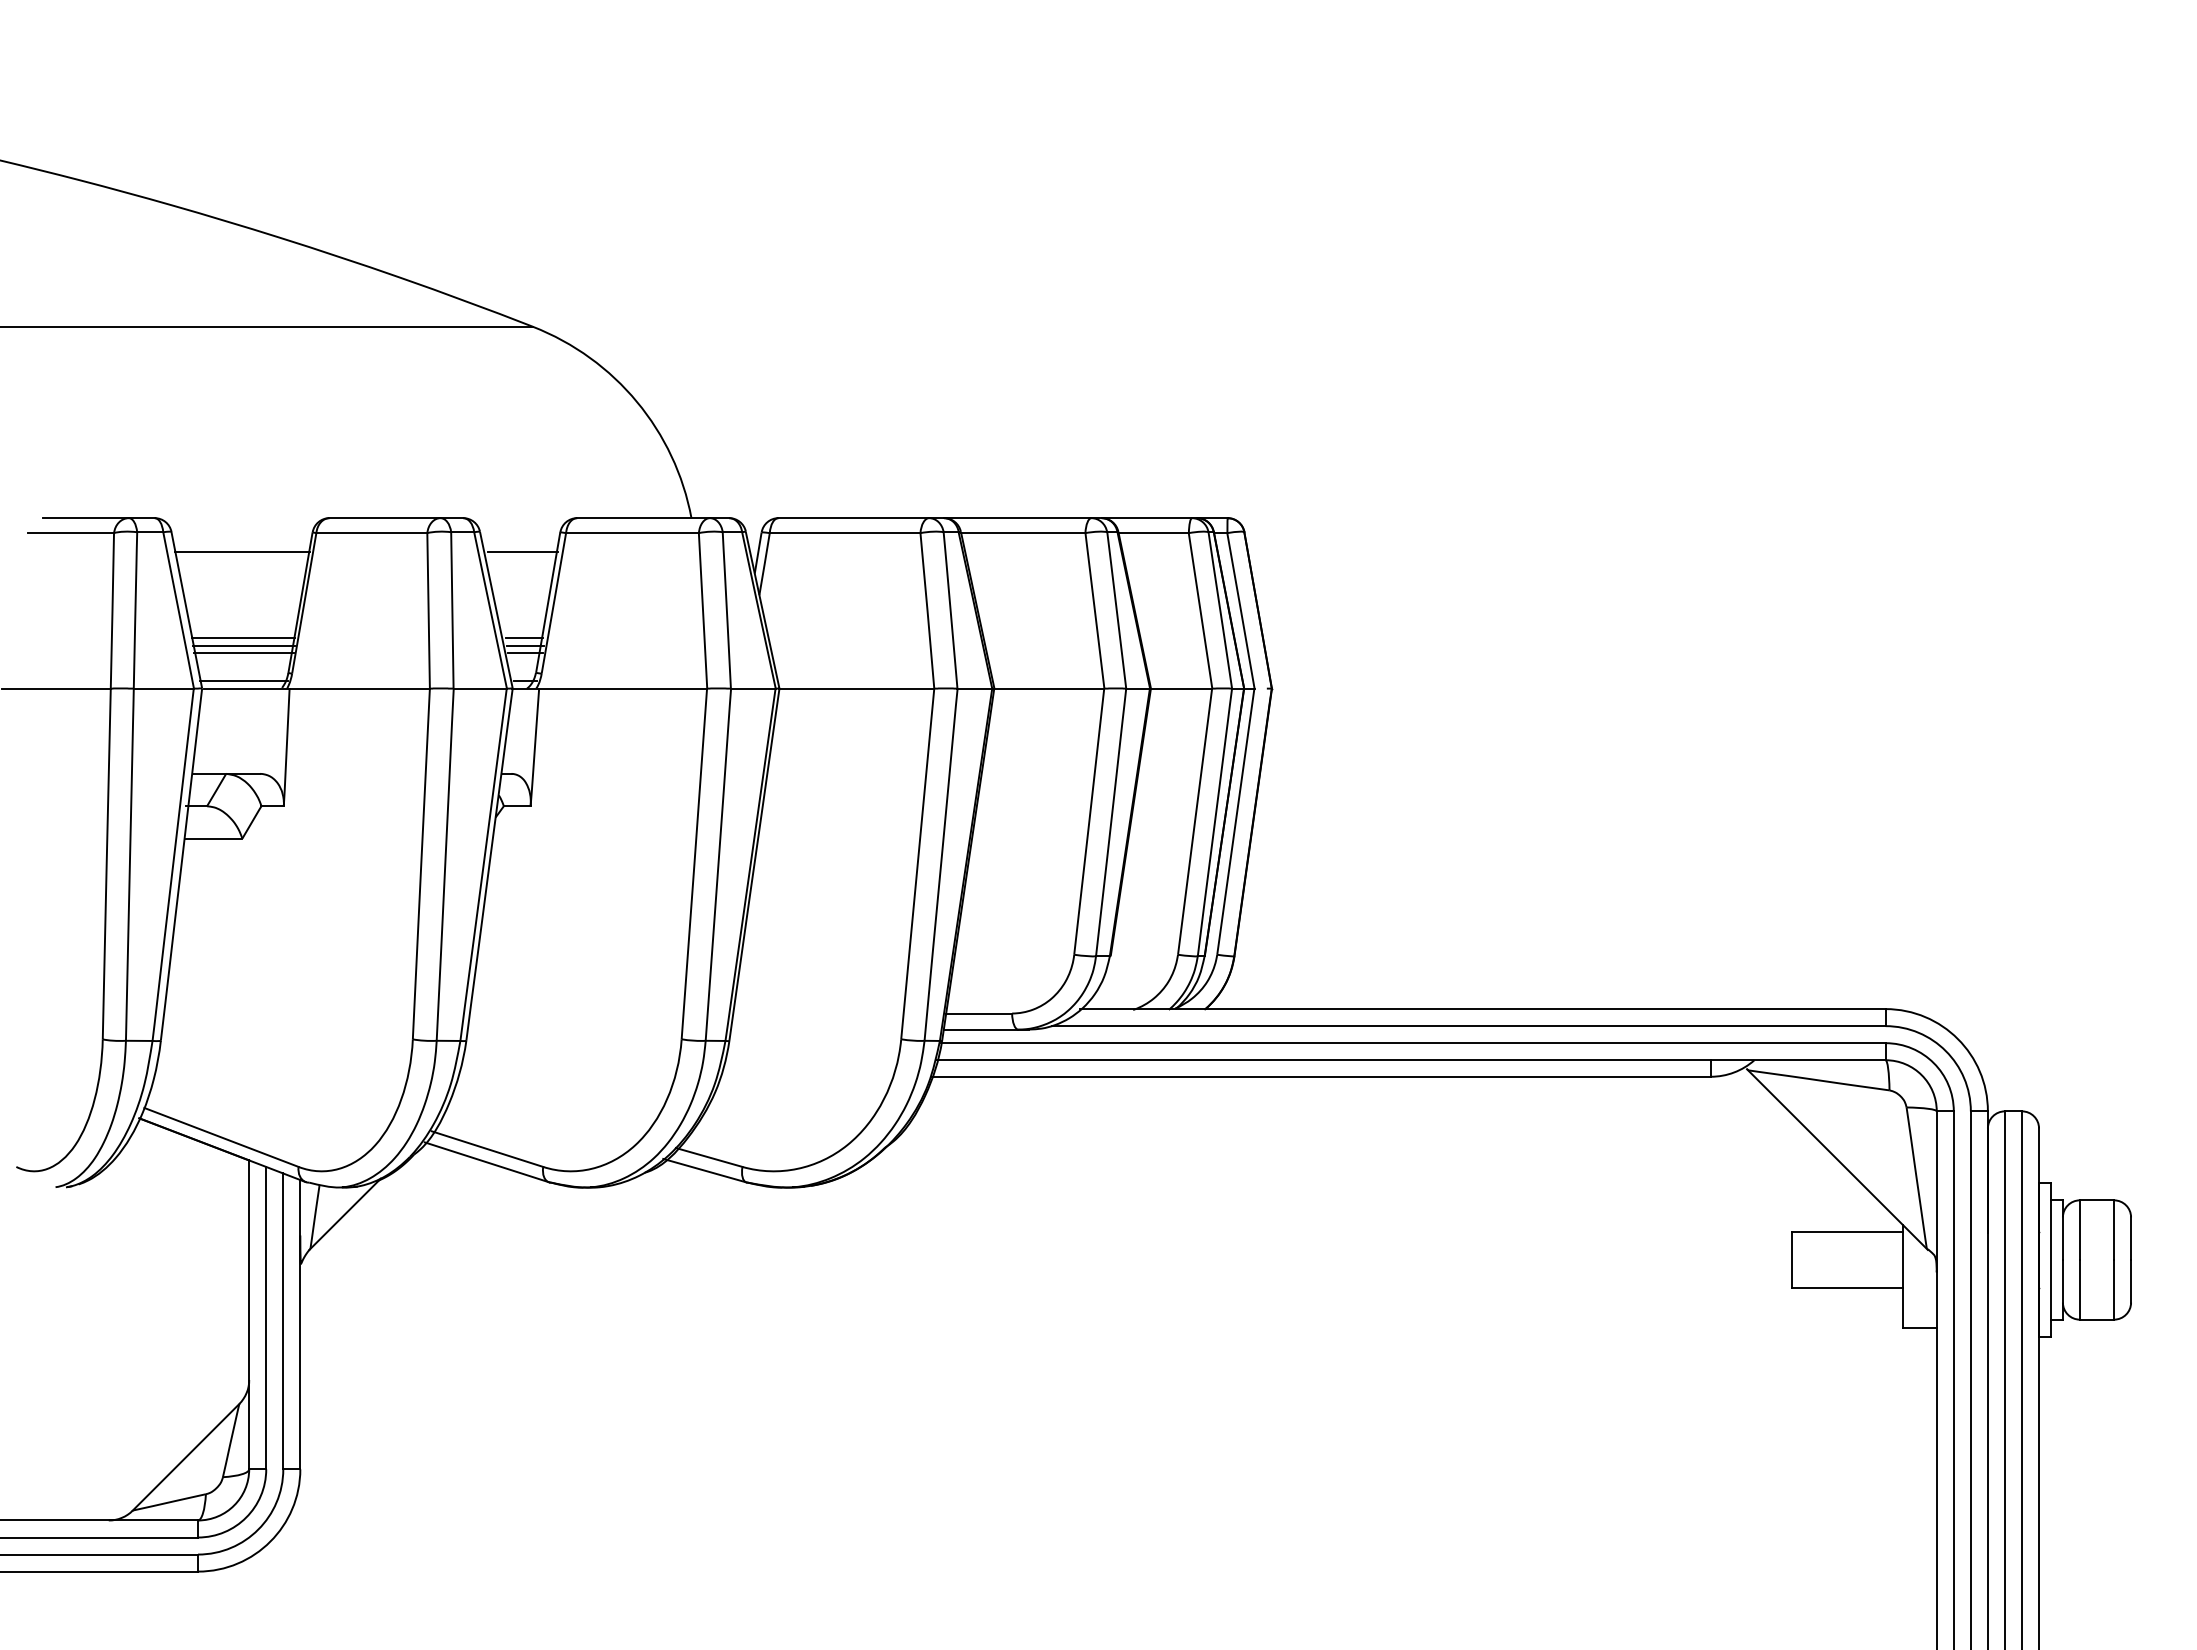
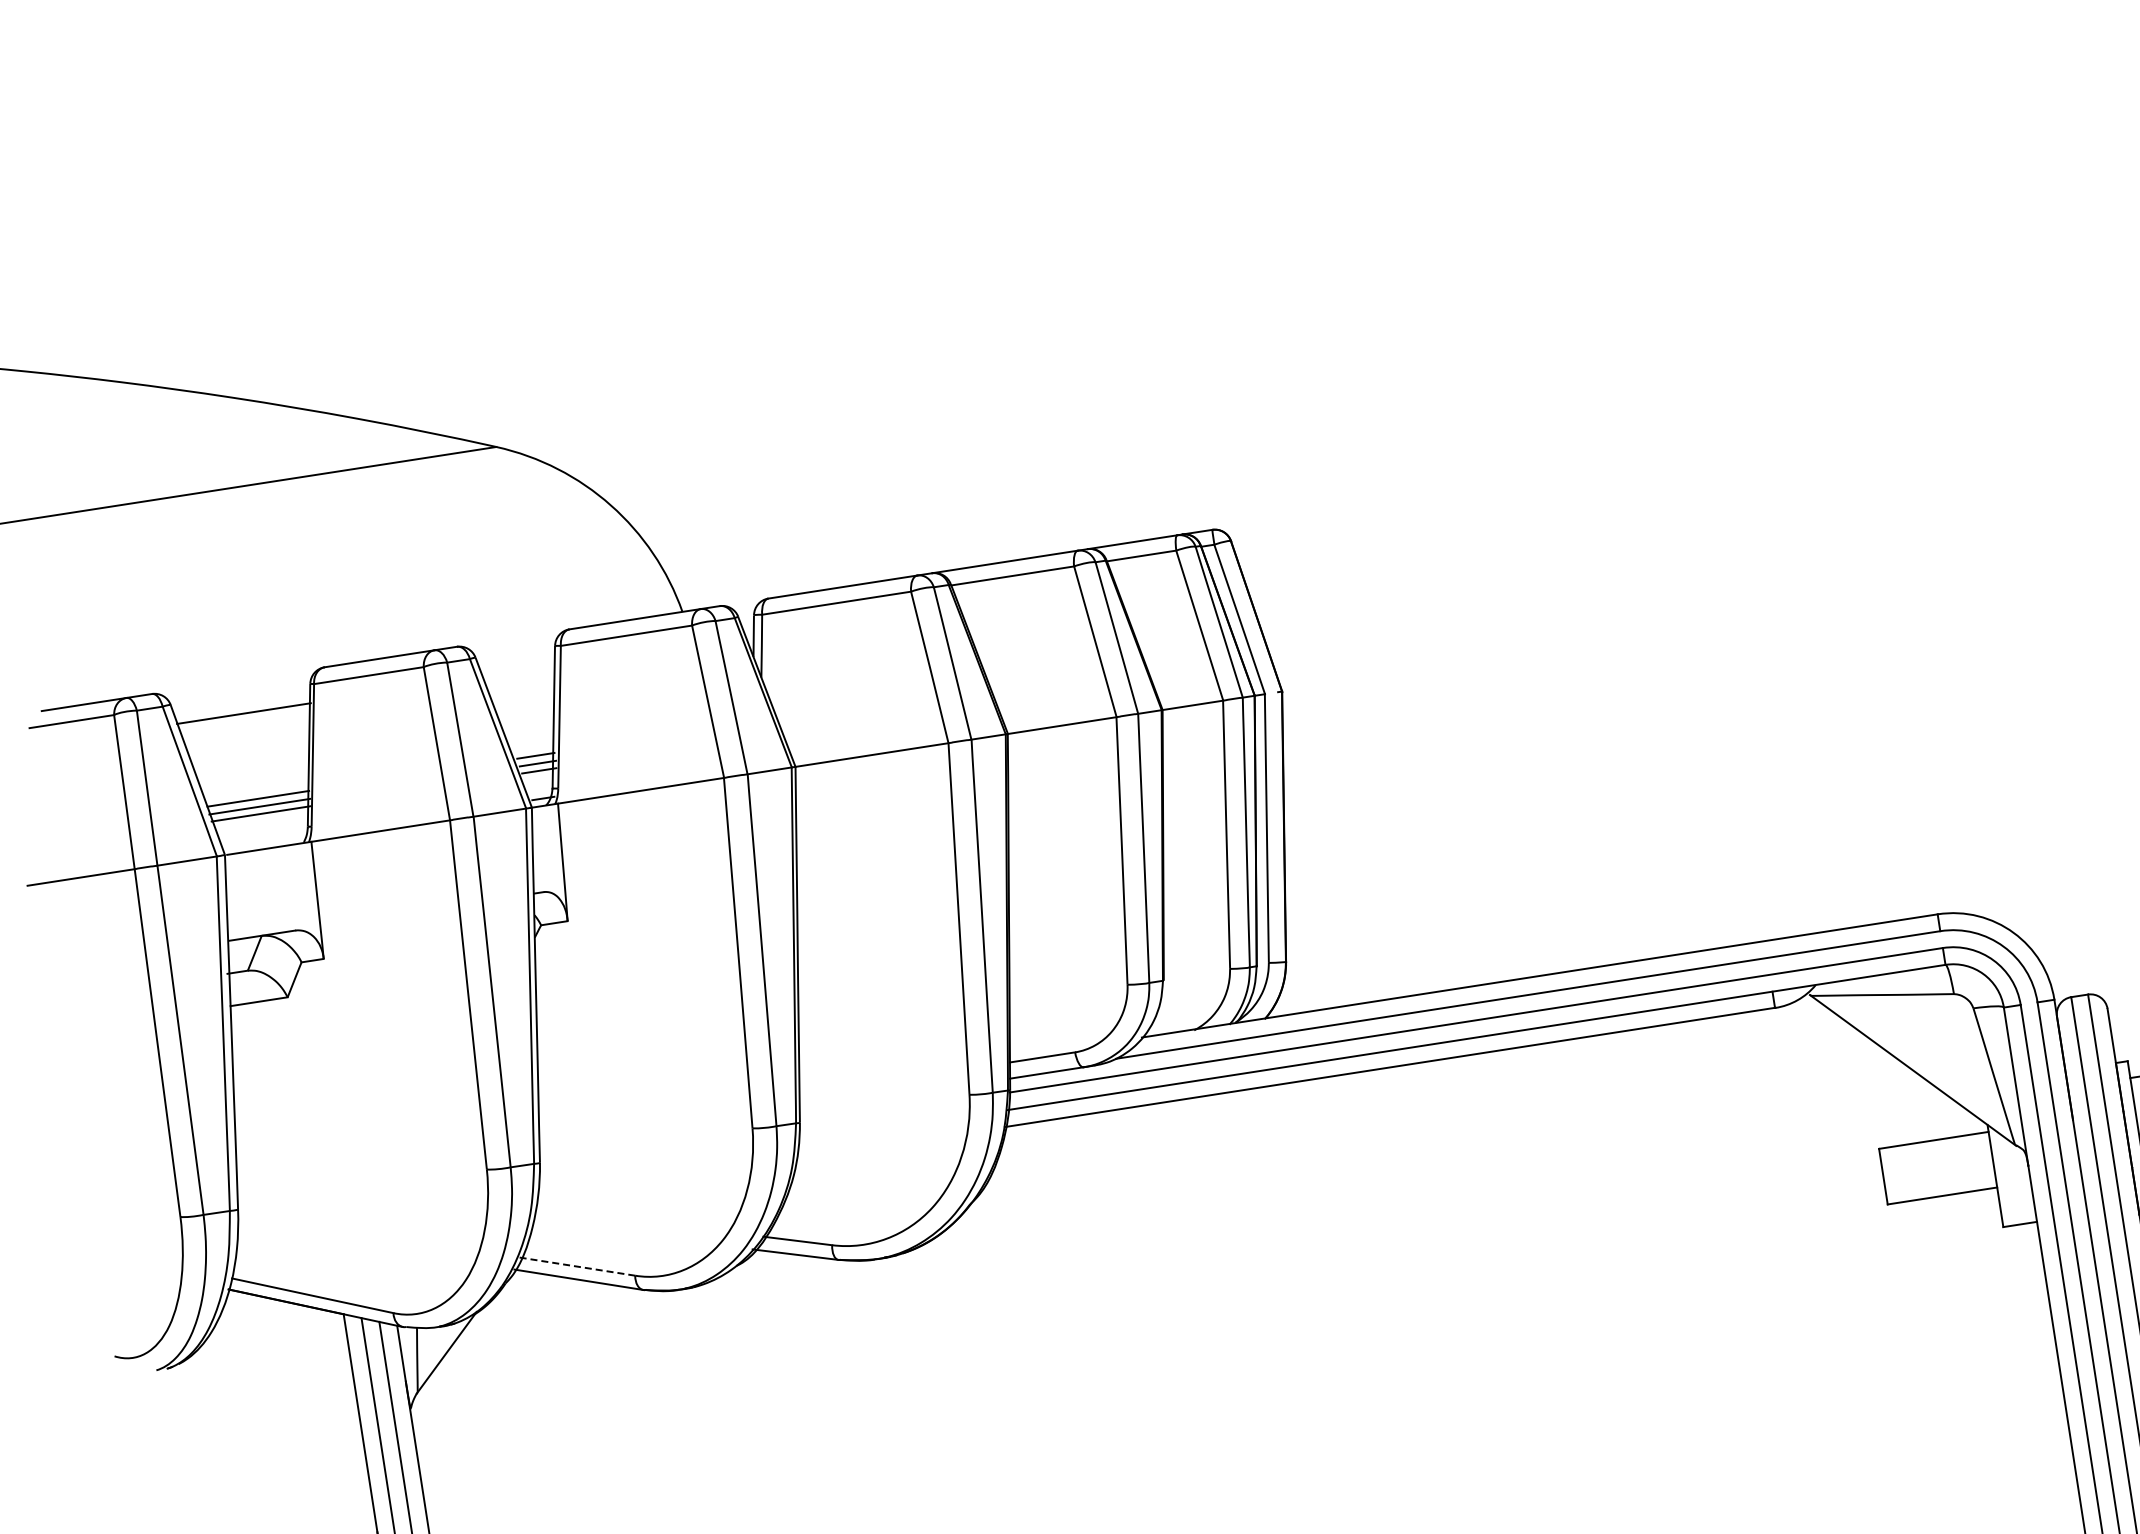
line: (522, 551) -> (520, 670), removed
line: (243, 681) -> (264, 841), removed
line: (487, 1149) -> (577, 1267), solid -> dashed

